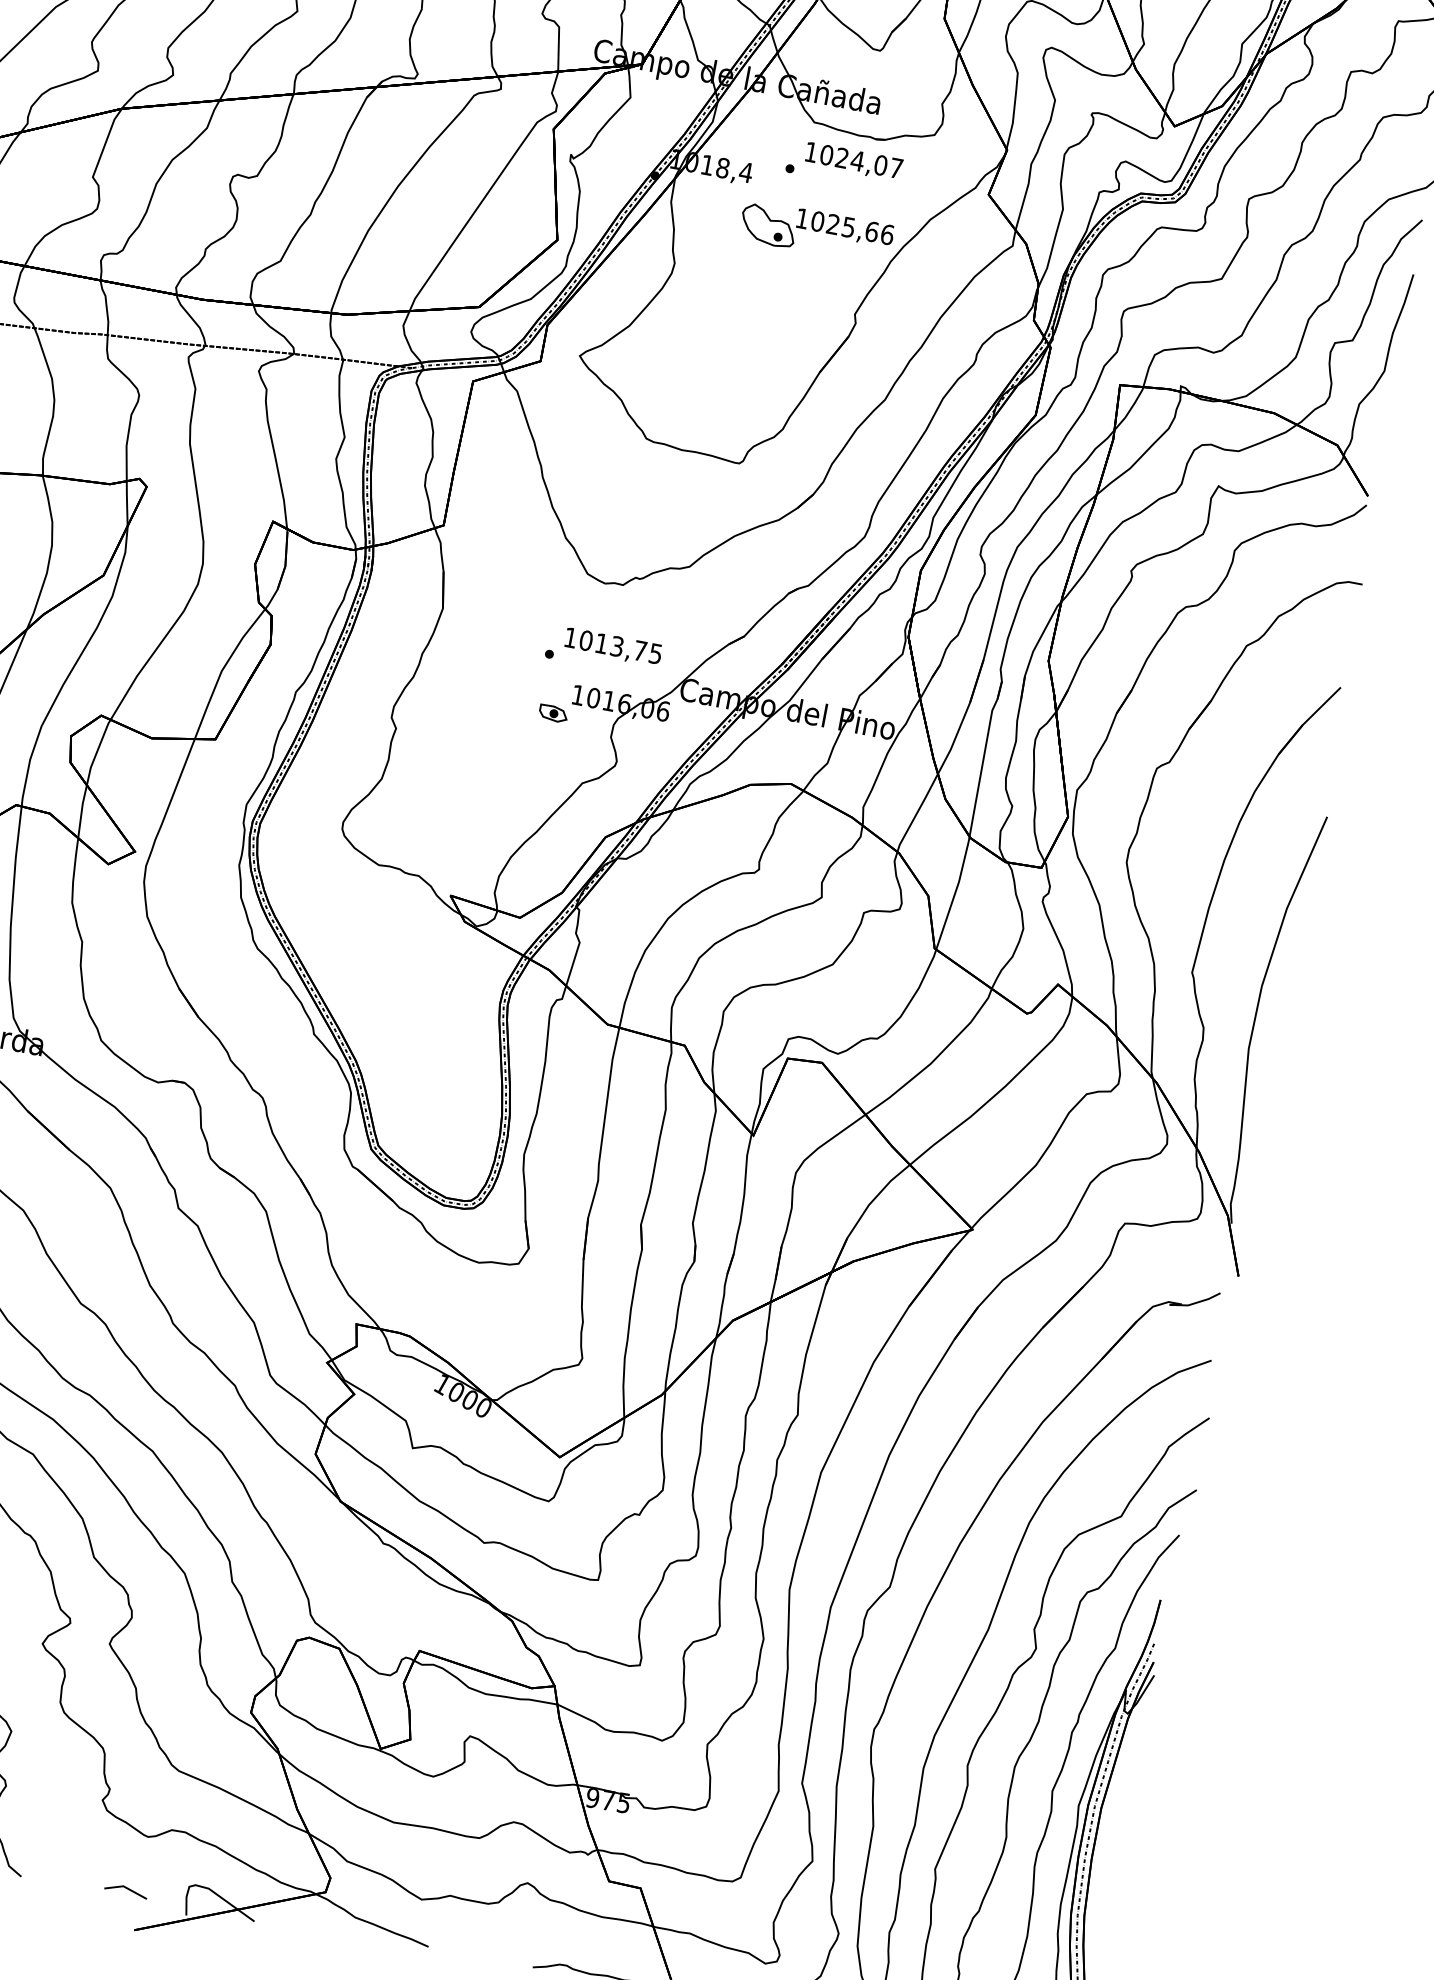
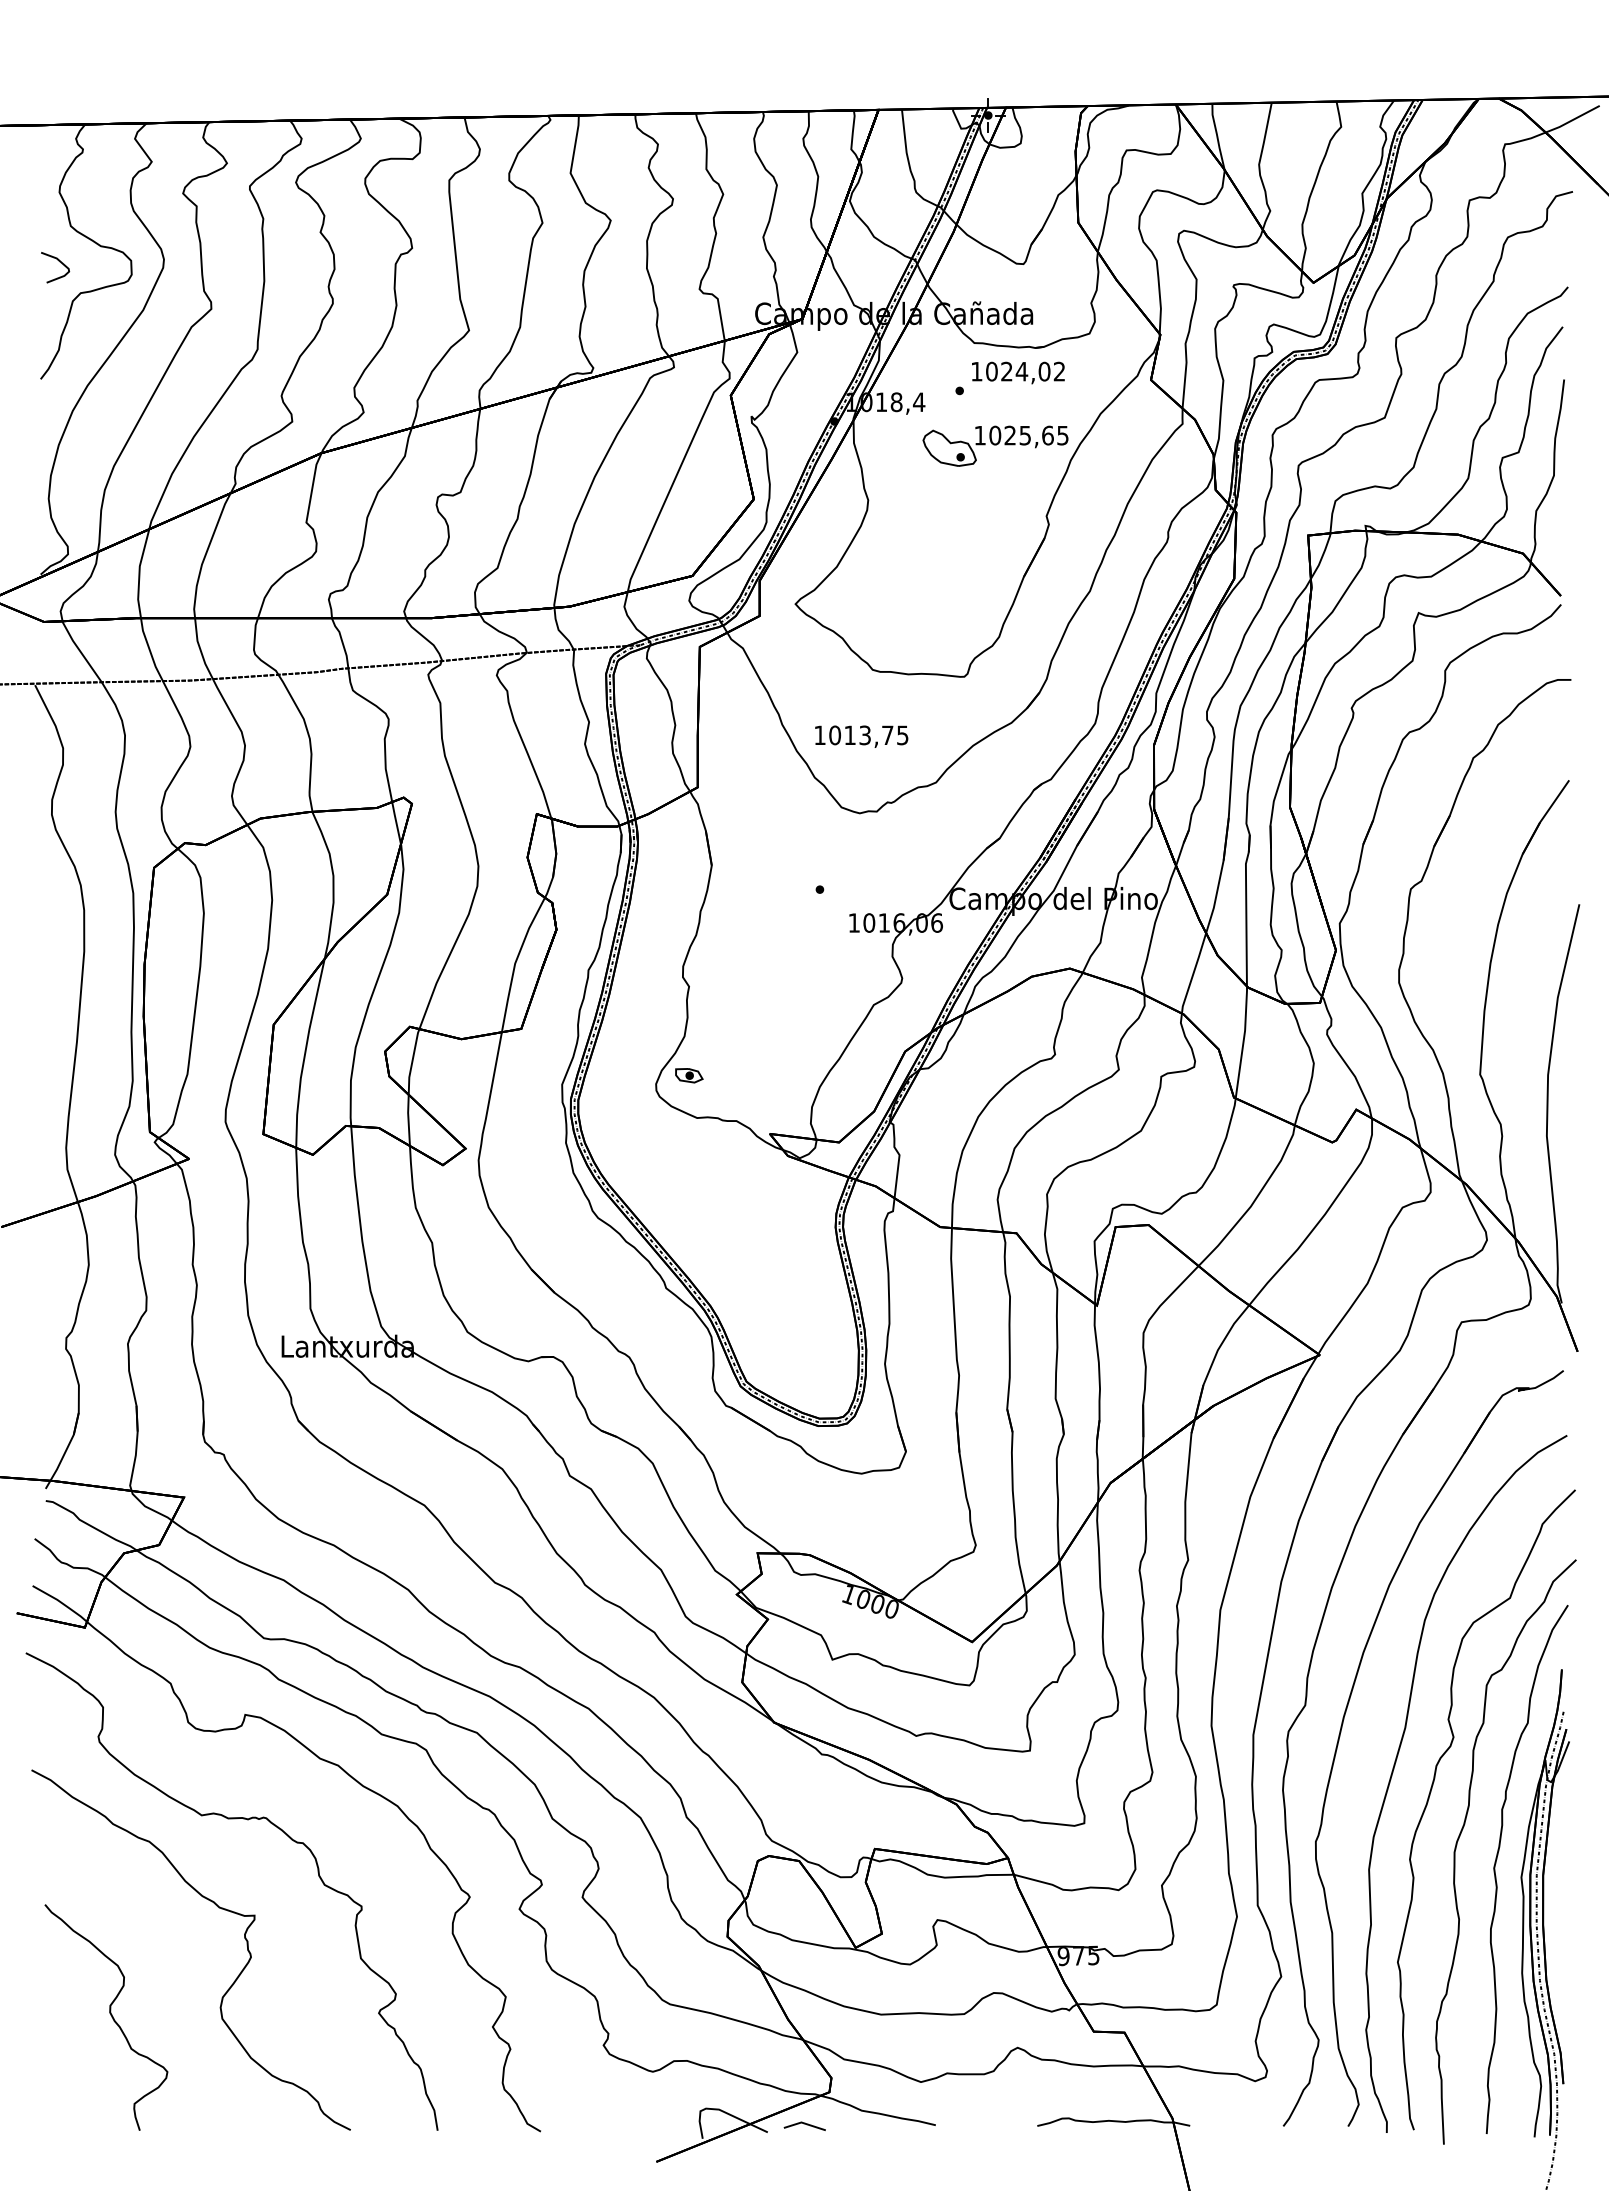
text: (896, 168) -> (1059, 371), 1024,07 -> 1024,02
text: (886, 234) -> (1062, 435), 1025,66 -> 1025,65
text: (613, 646) -> (861, 736), moved
part: (553, 713) -> (689, 1075), moved
line: (126, 1888) -> (804, 2124), moved

